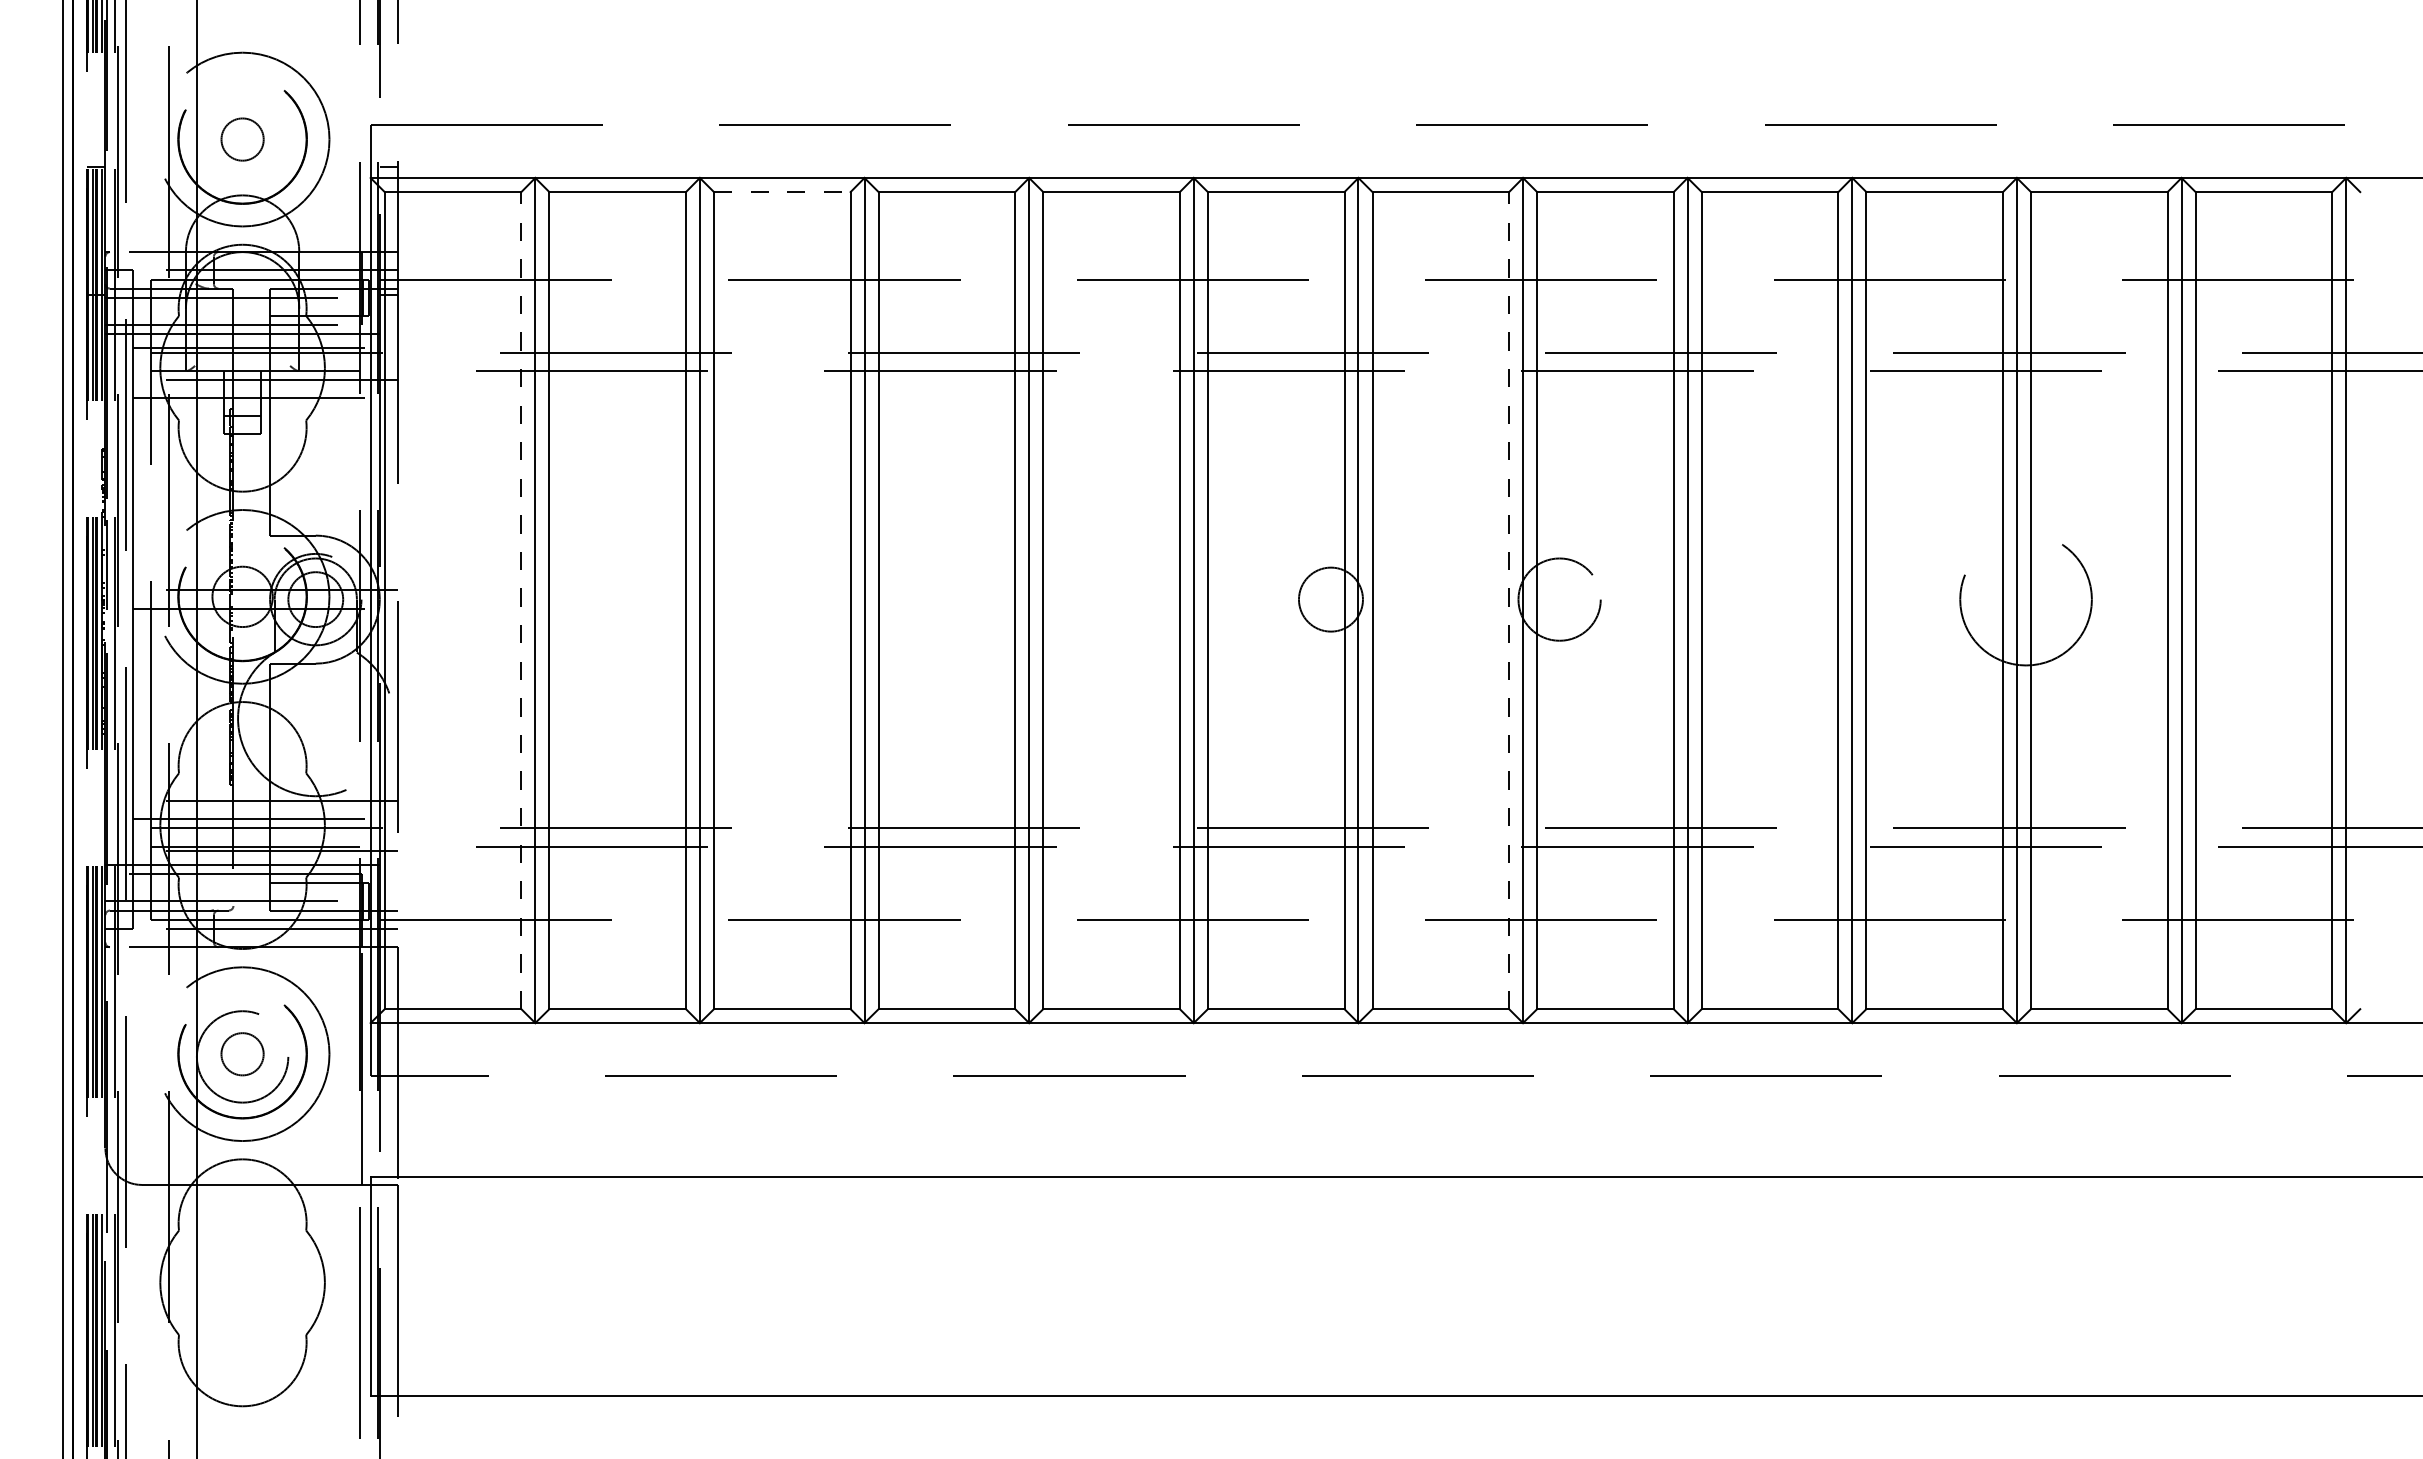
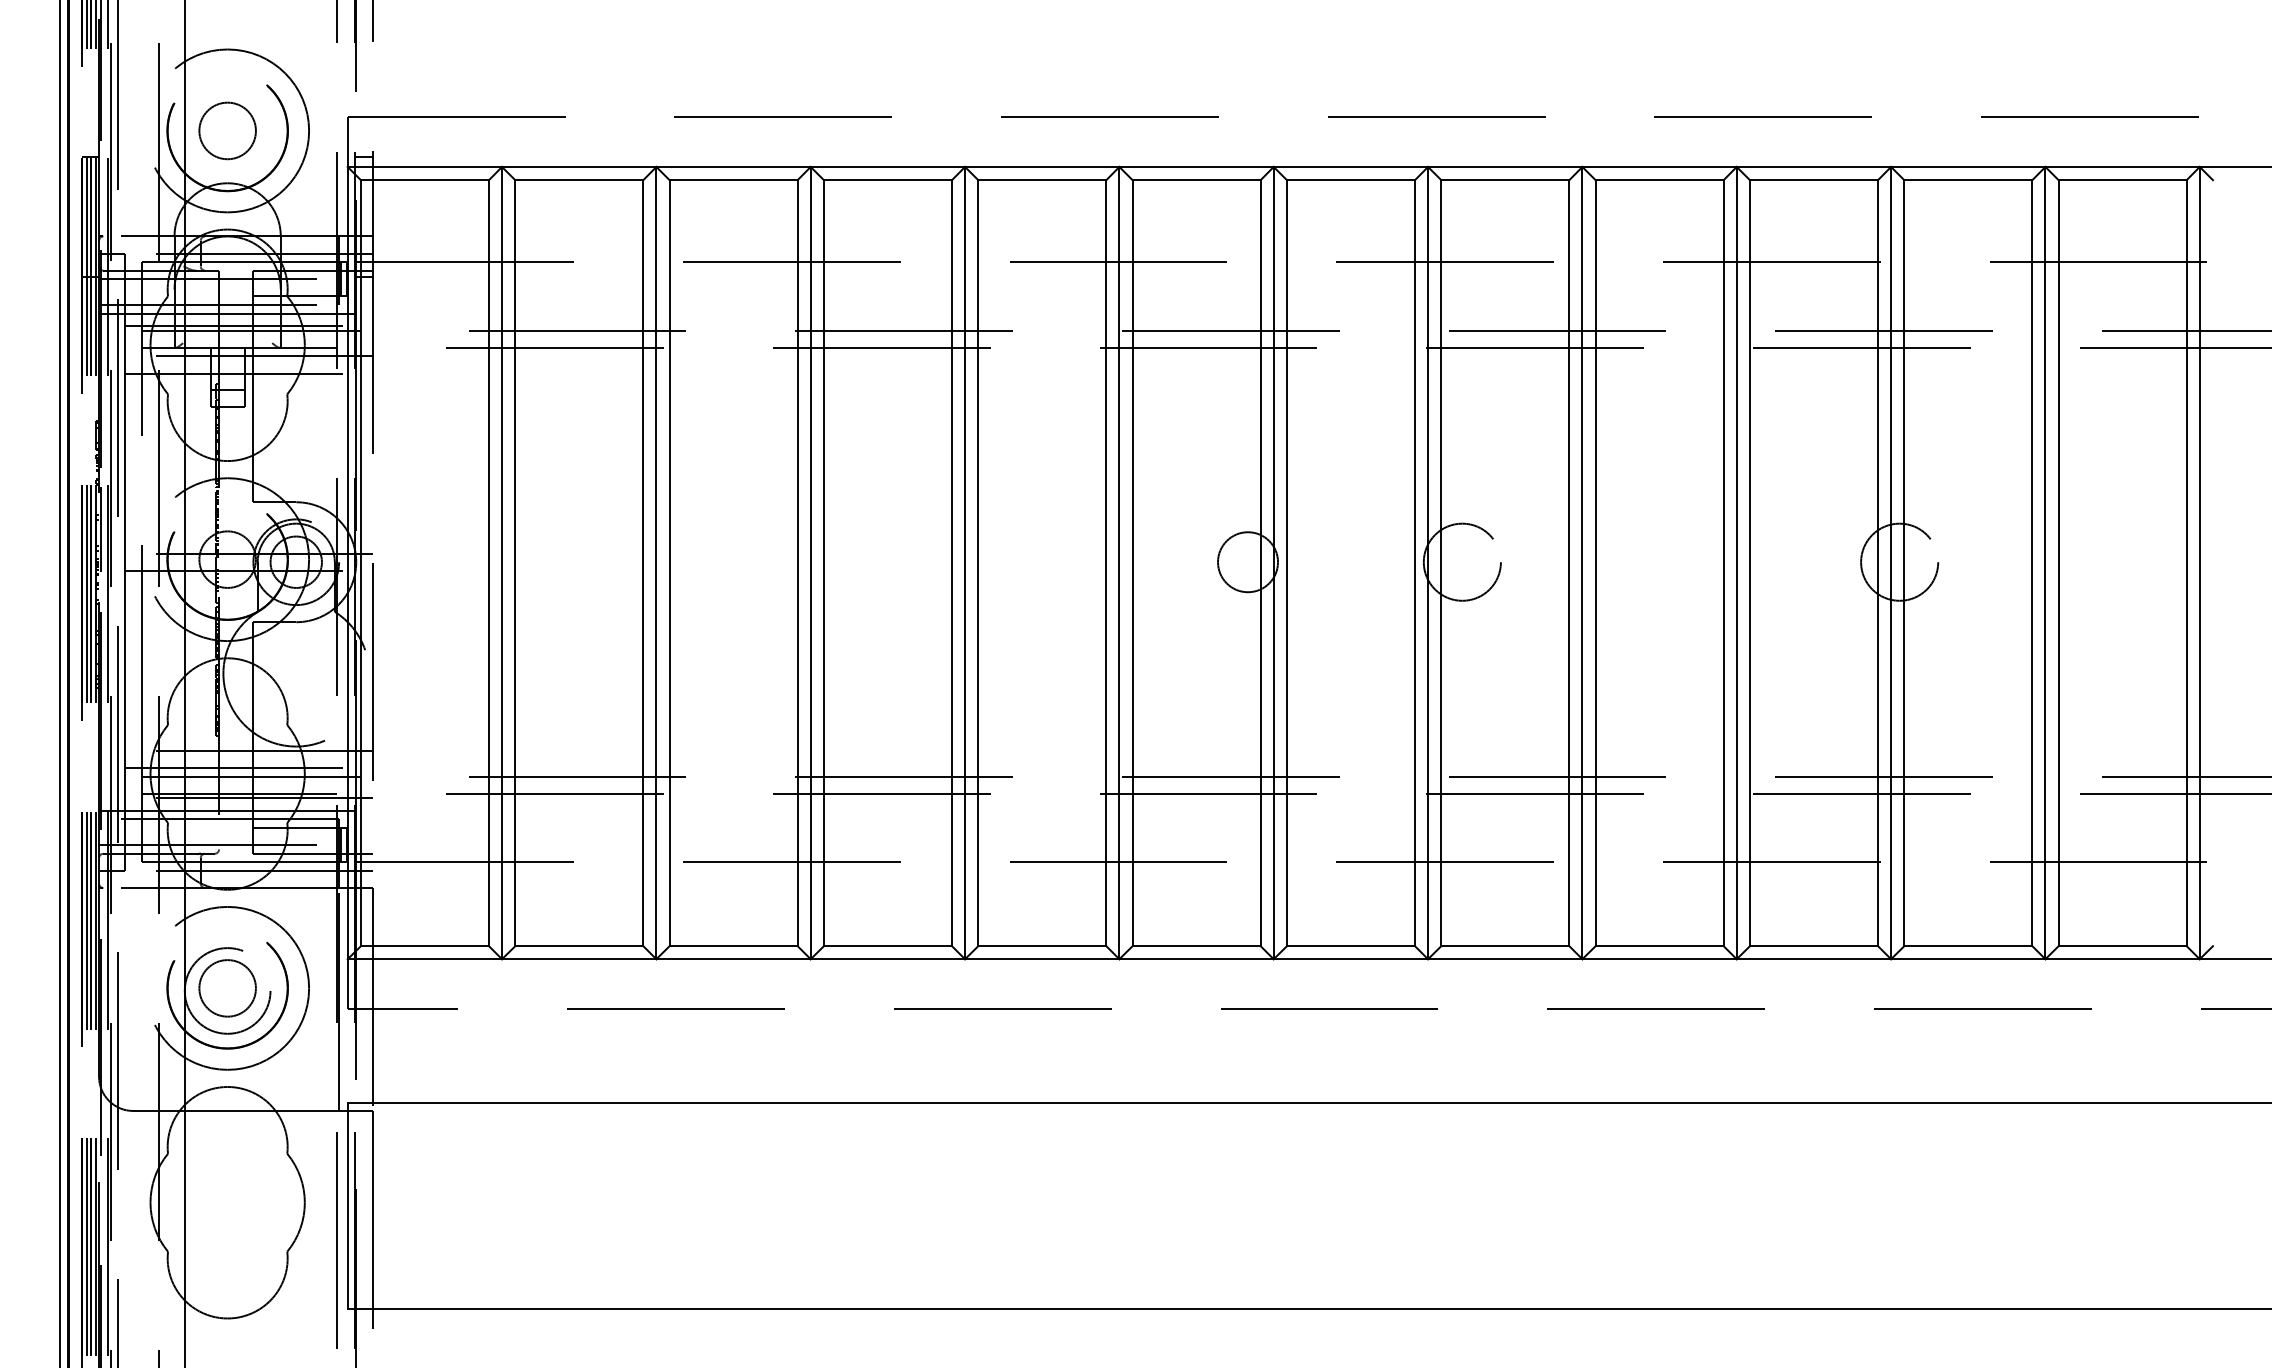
circle: (242, 139) -> (227, 130), size x1.43
line: (782, 192) -> (733, 180), dashed -> solid
circle: (2025, 599) -> (1899, 562), size x0.62
line: (521, 600) -> (489, 563), dashed -> solid
line: (1509, 600) -> (1415, 563), dashed -> solid
circle: (242, 1054) -> (227, 988), size x1.43

